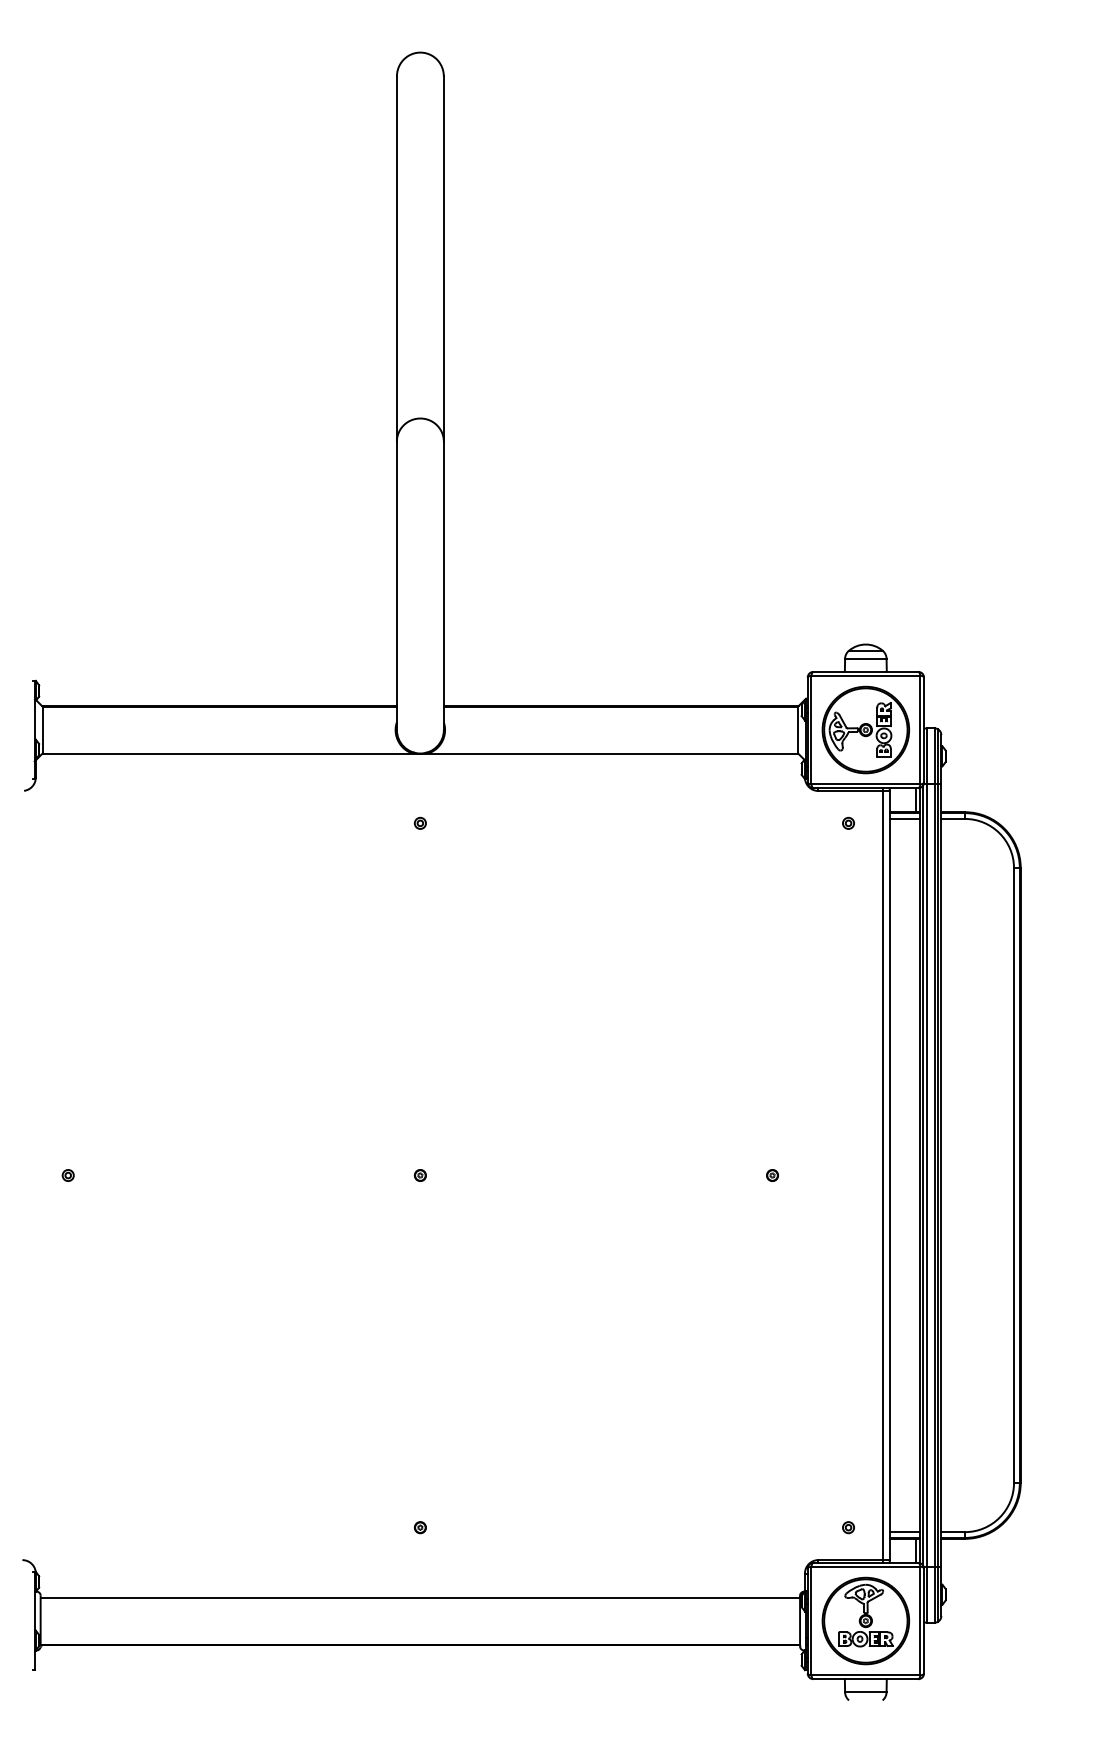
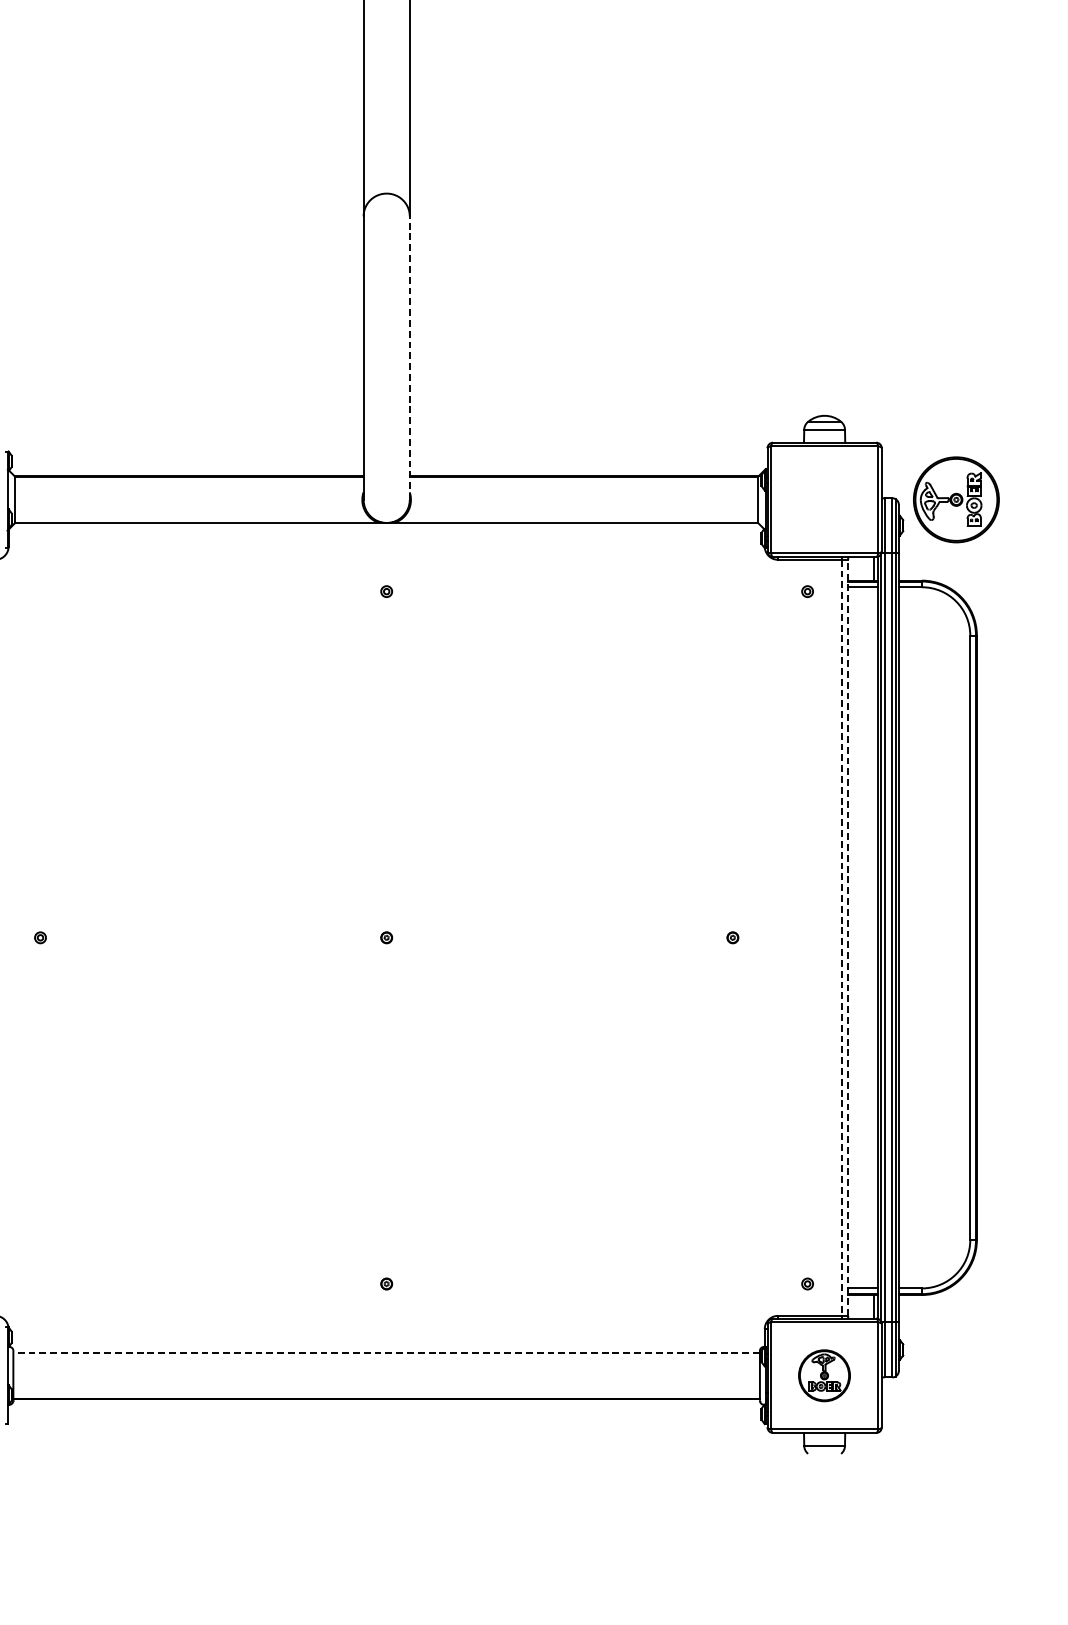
line: (443, 585) -> (409, 357), solid -> dashed
part: (865, 729) -> (956, 499), moved
line: (883, 1175) -> (841, 937), solid -> dashed
line: (889, 1175) -> (847, 937), solid -> dashed
line: (420, 1597) -> (386, 1352), solid -> dashed
part: (865, 1620) -> (824, 1375), size x0.6

